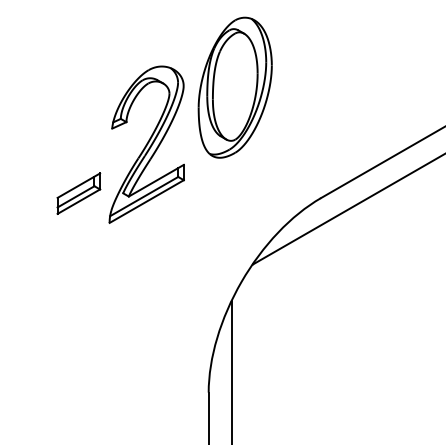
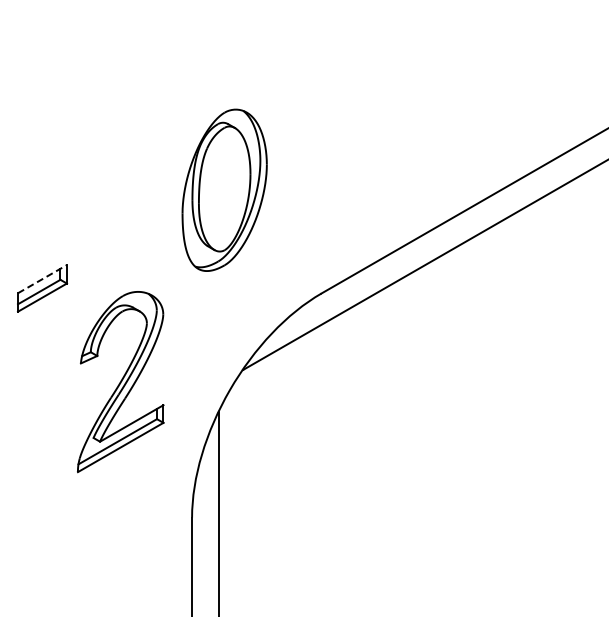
part: (235, 87) -> (224, 189), moved
part: (146, 145) -> (120, 382), moved
line: (78, 185) -> (42, 278), solid -> dashed

